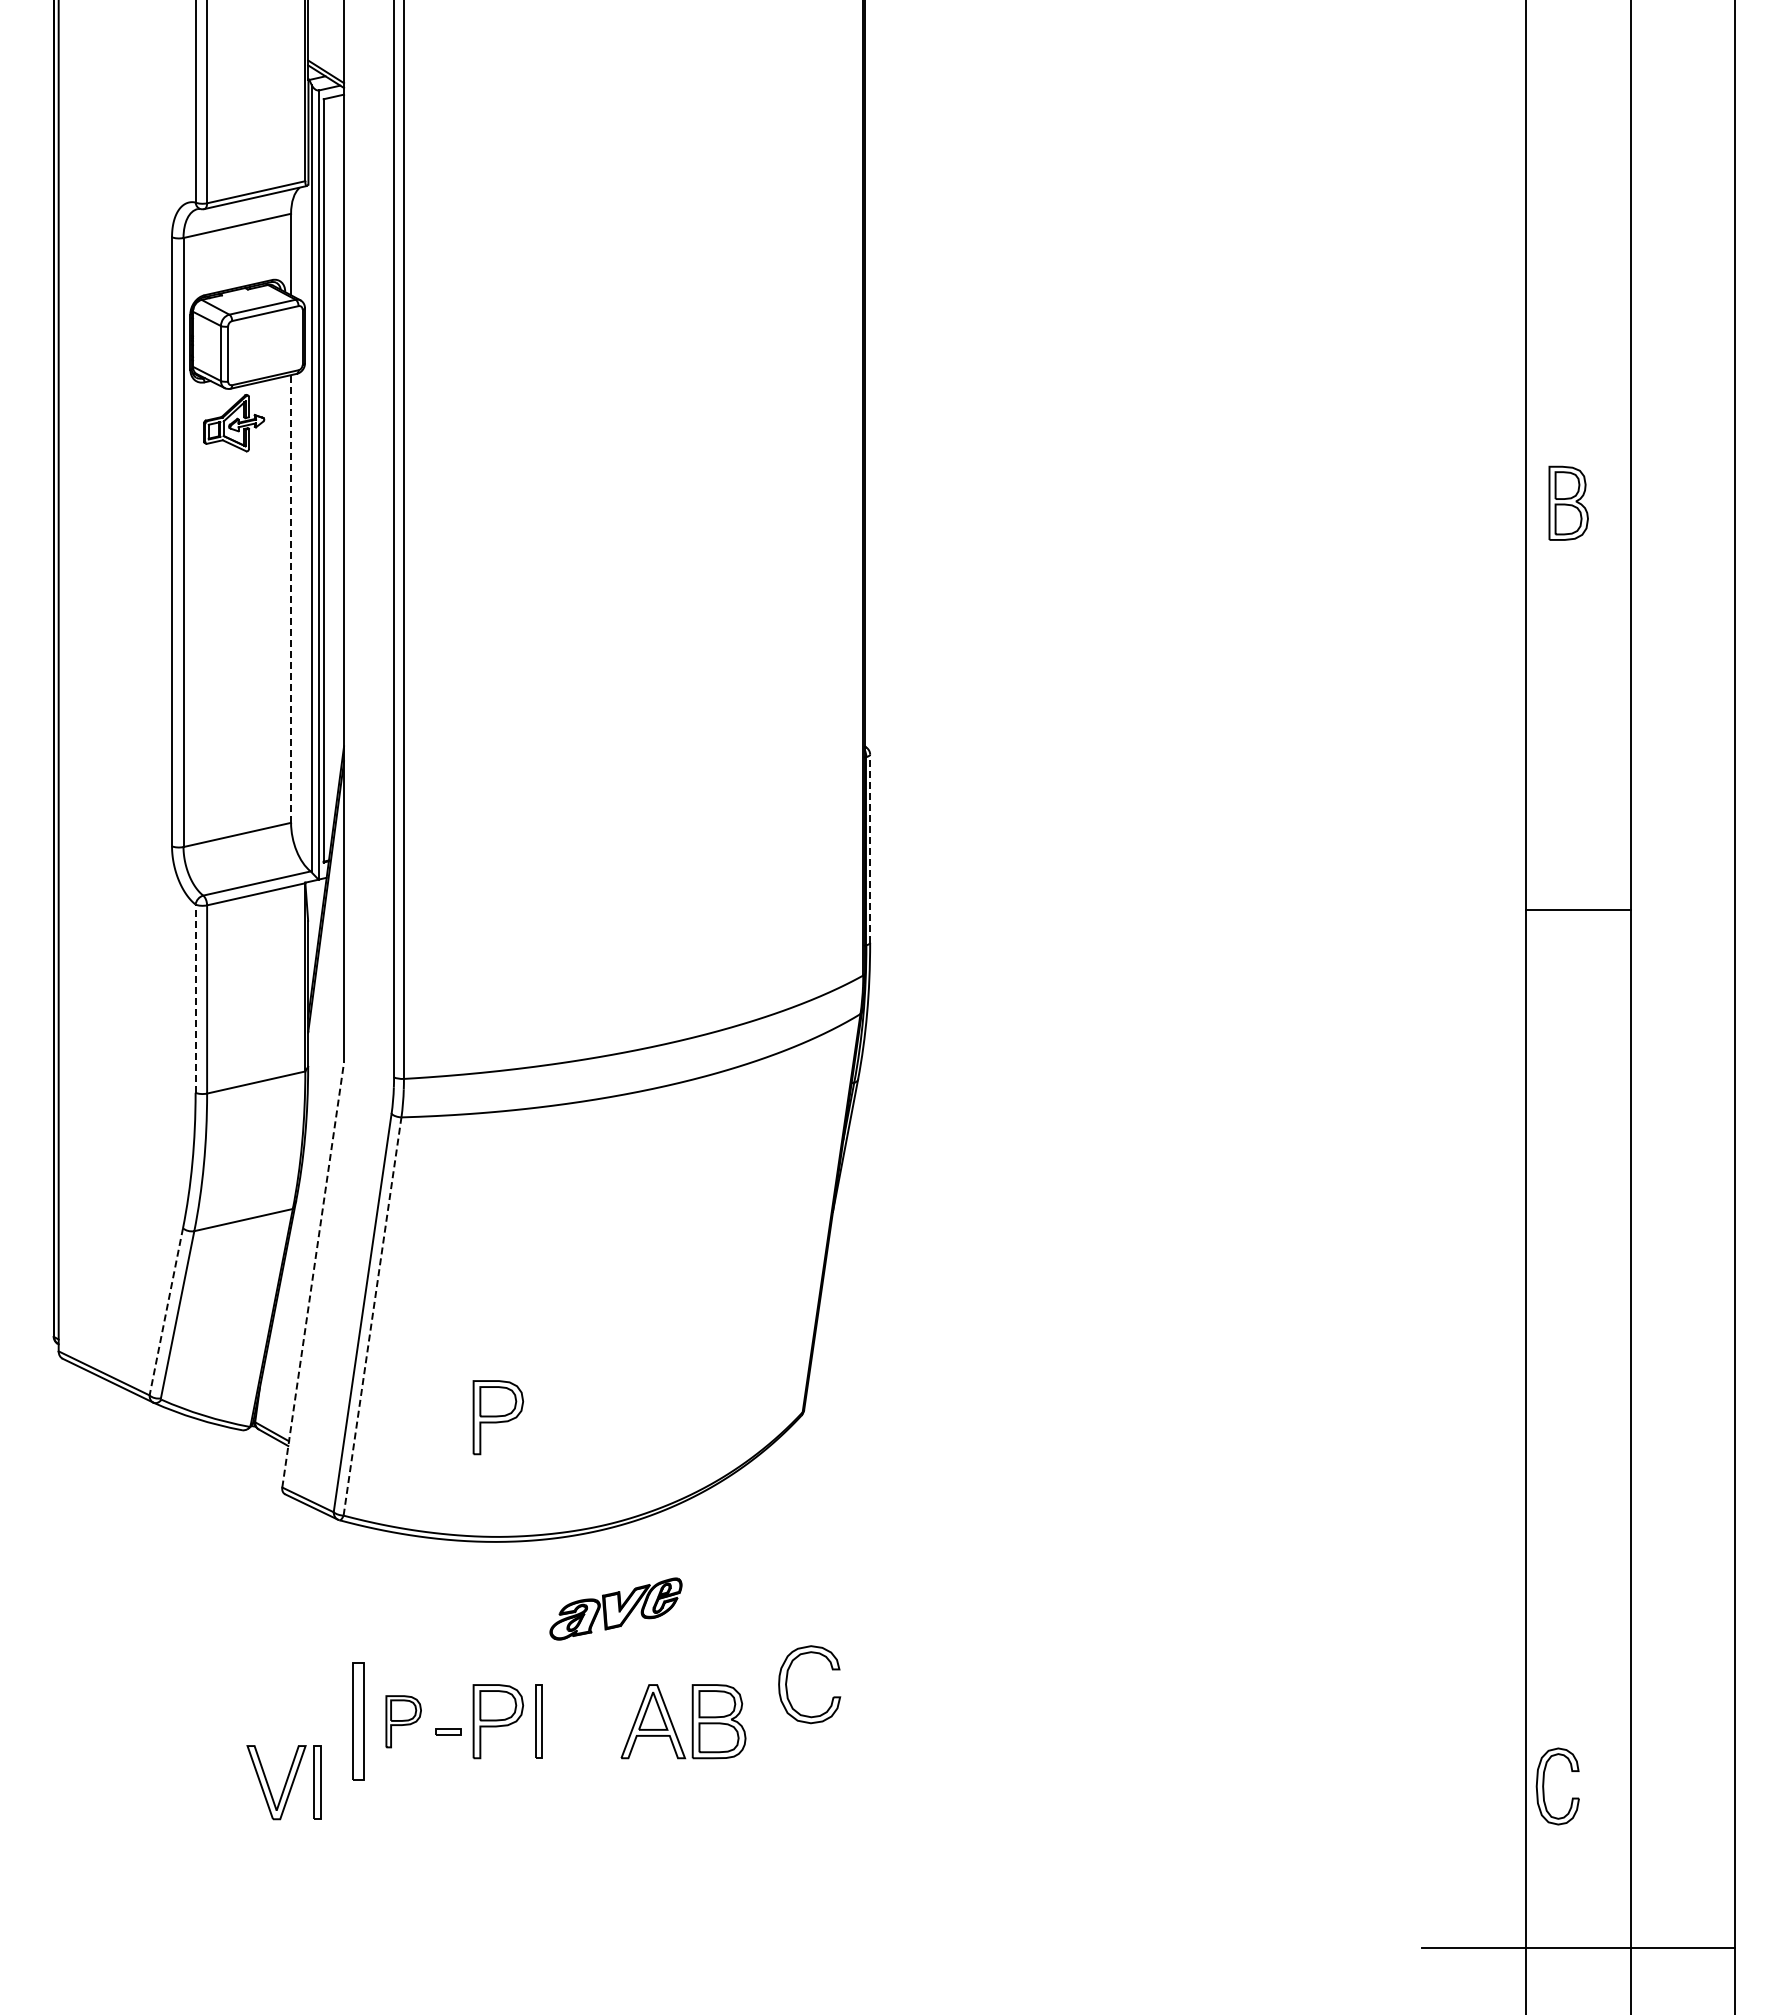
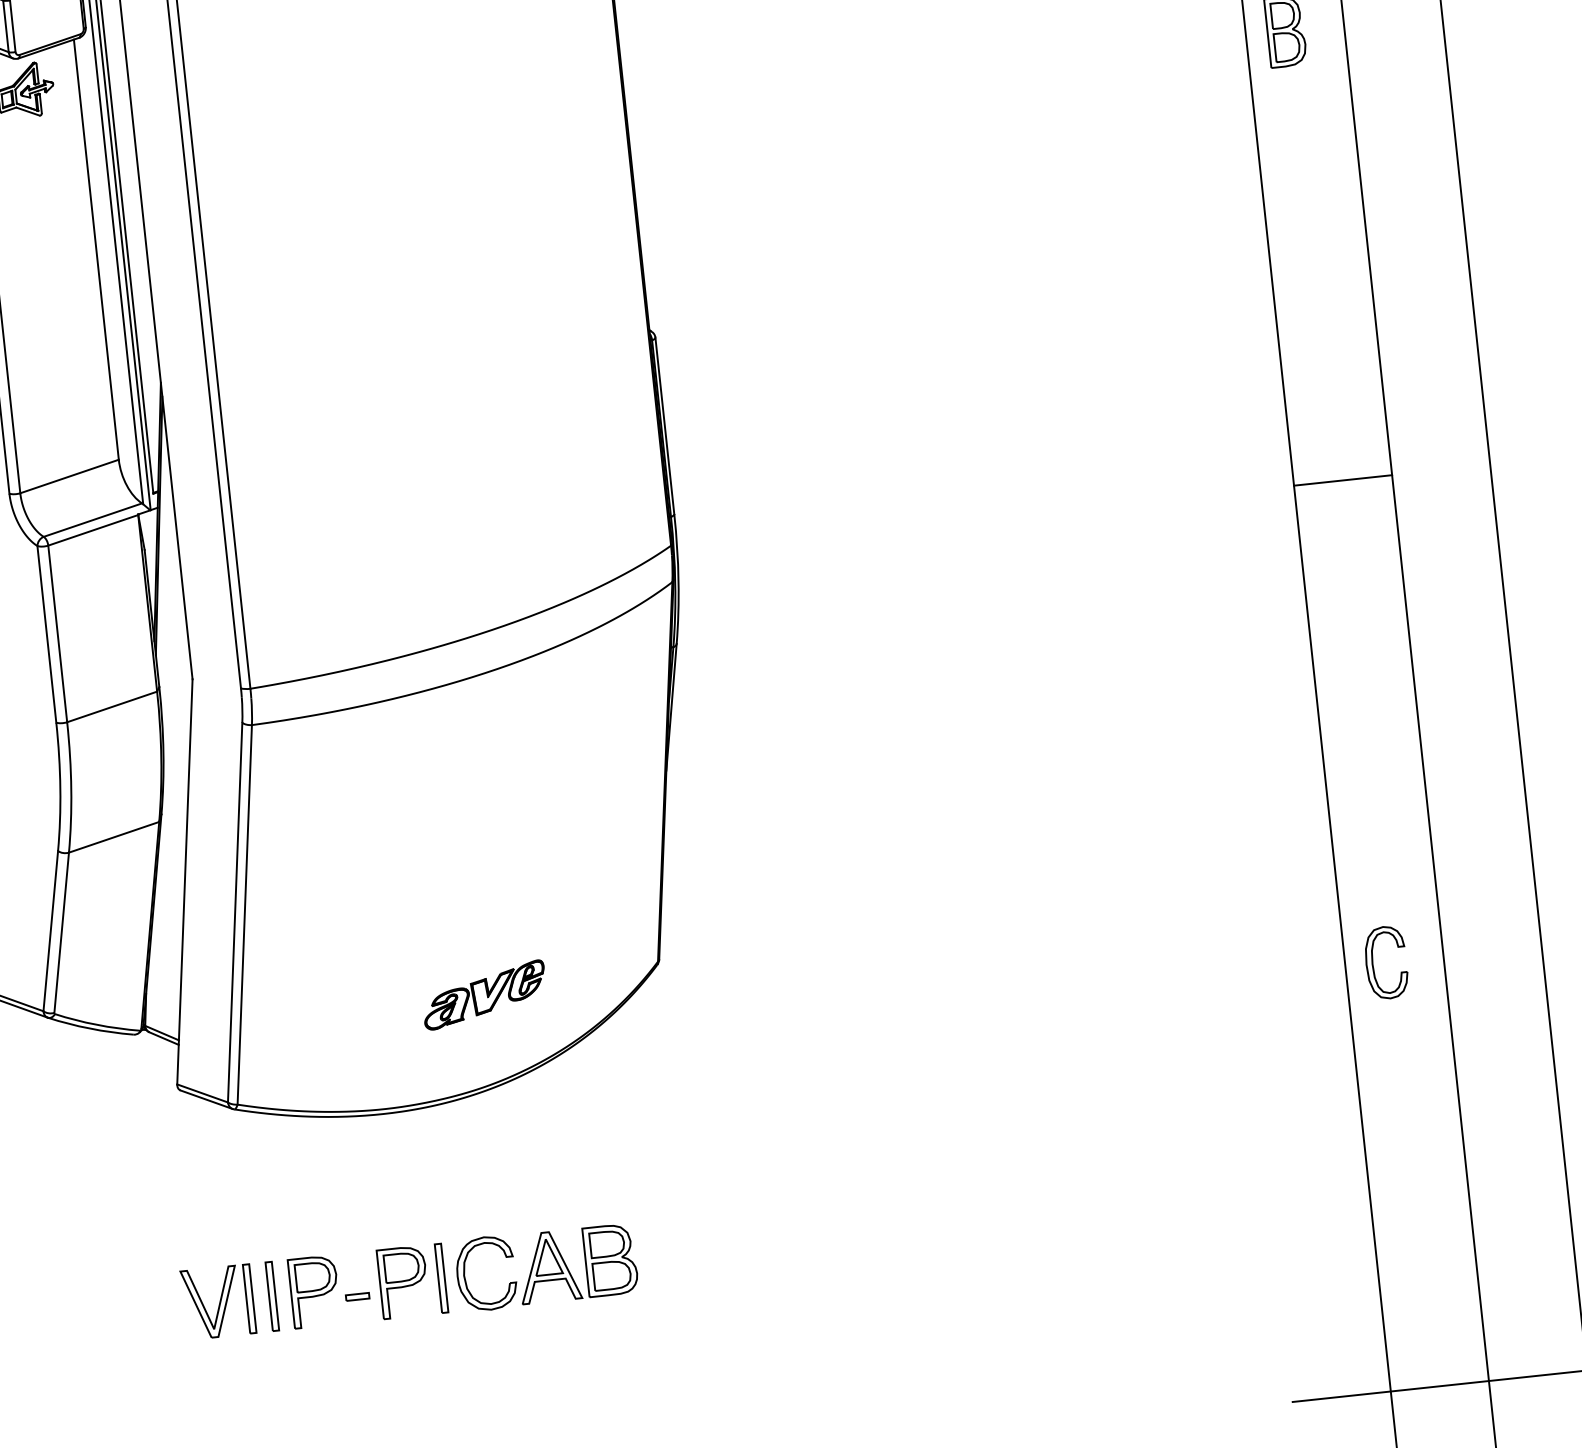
line: (291, 599) -> (96, 250), dashed -> solid
line: (870, 848) -> (665, 425), dashed -> solid
line: (1578, 910) -> (1343, 480), moved
line: (195, 998) -> (46, 634), dashed -> solid
line: (313, 1274) -> (185, 881), dashed -> solid
line: (166, 1312) -> (51, 931), dashed -> solid
line: (372, 1316) -> (244, 914), dashed -> solid
part: (498, 1417) -> (373, 997), removed
part: (615, 1608) -> (483, 994), moved
part: (787, 1682) -> (465, 1273), moved
part: (358, 1721) -> (272, 1296), size x0.62
part: (403, 1721) -> (314, 1291), size x1.43
part: (283, 1782) -> (217, 1302), moved
part: (1544, 1785) -> (1373, 963), moved

